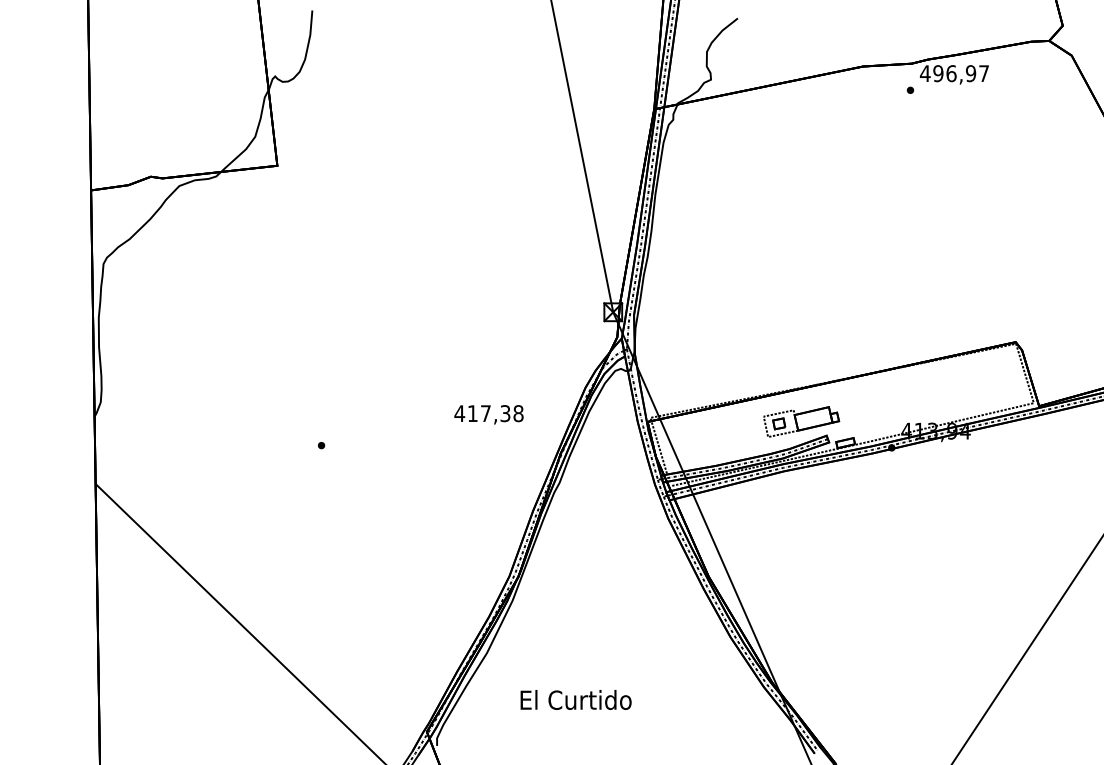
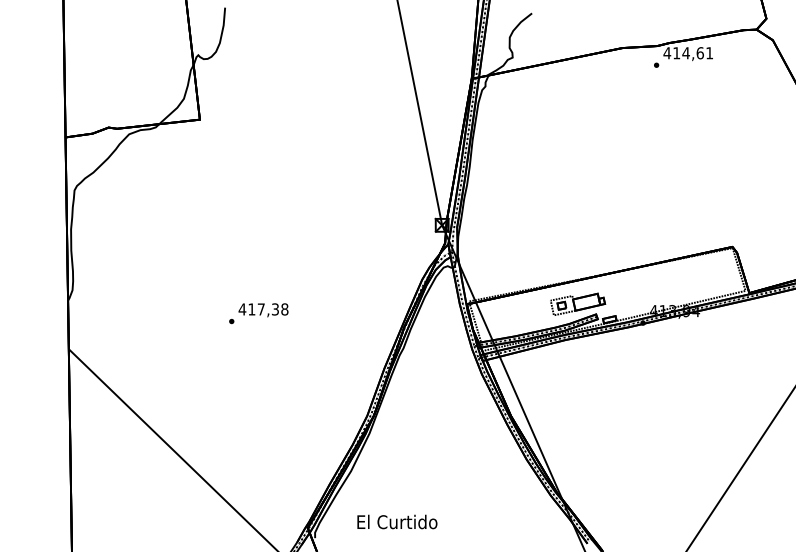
text: (961, 74) -> (693, 53), 496,97 -> 414,61
text: (488, 415) -> (263, 310), moved
text: (576, 699) -> (397, 521), moved

